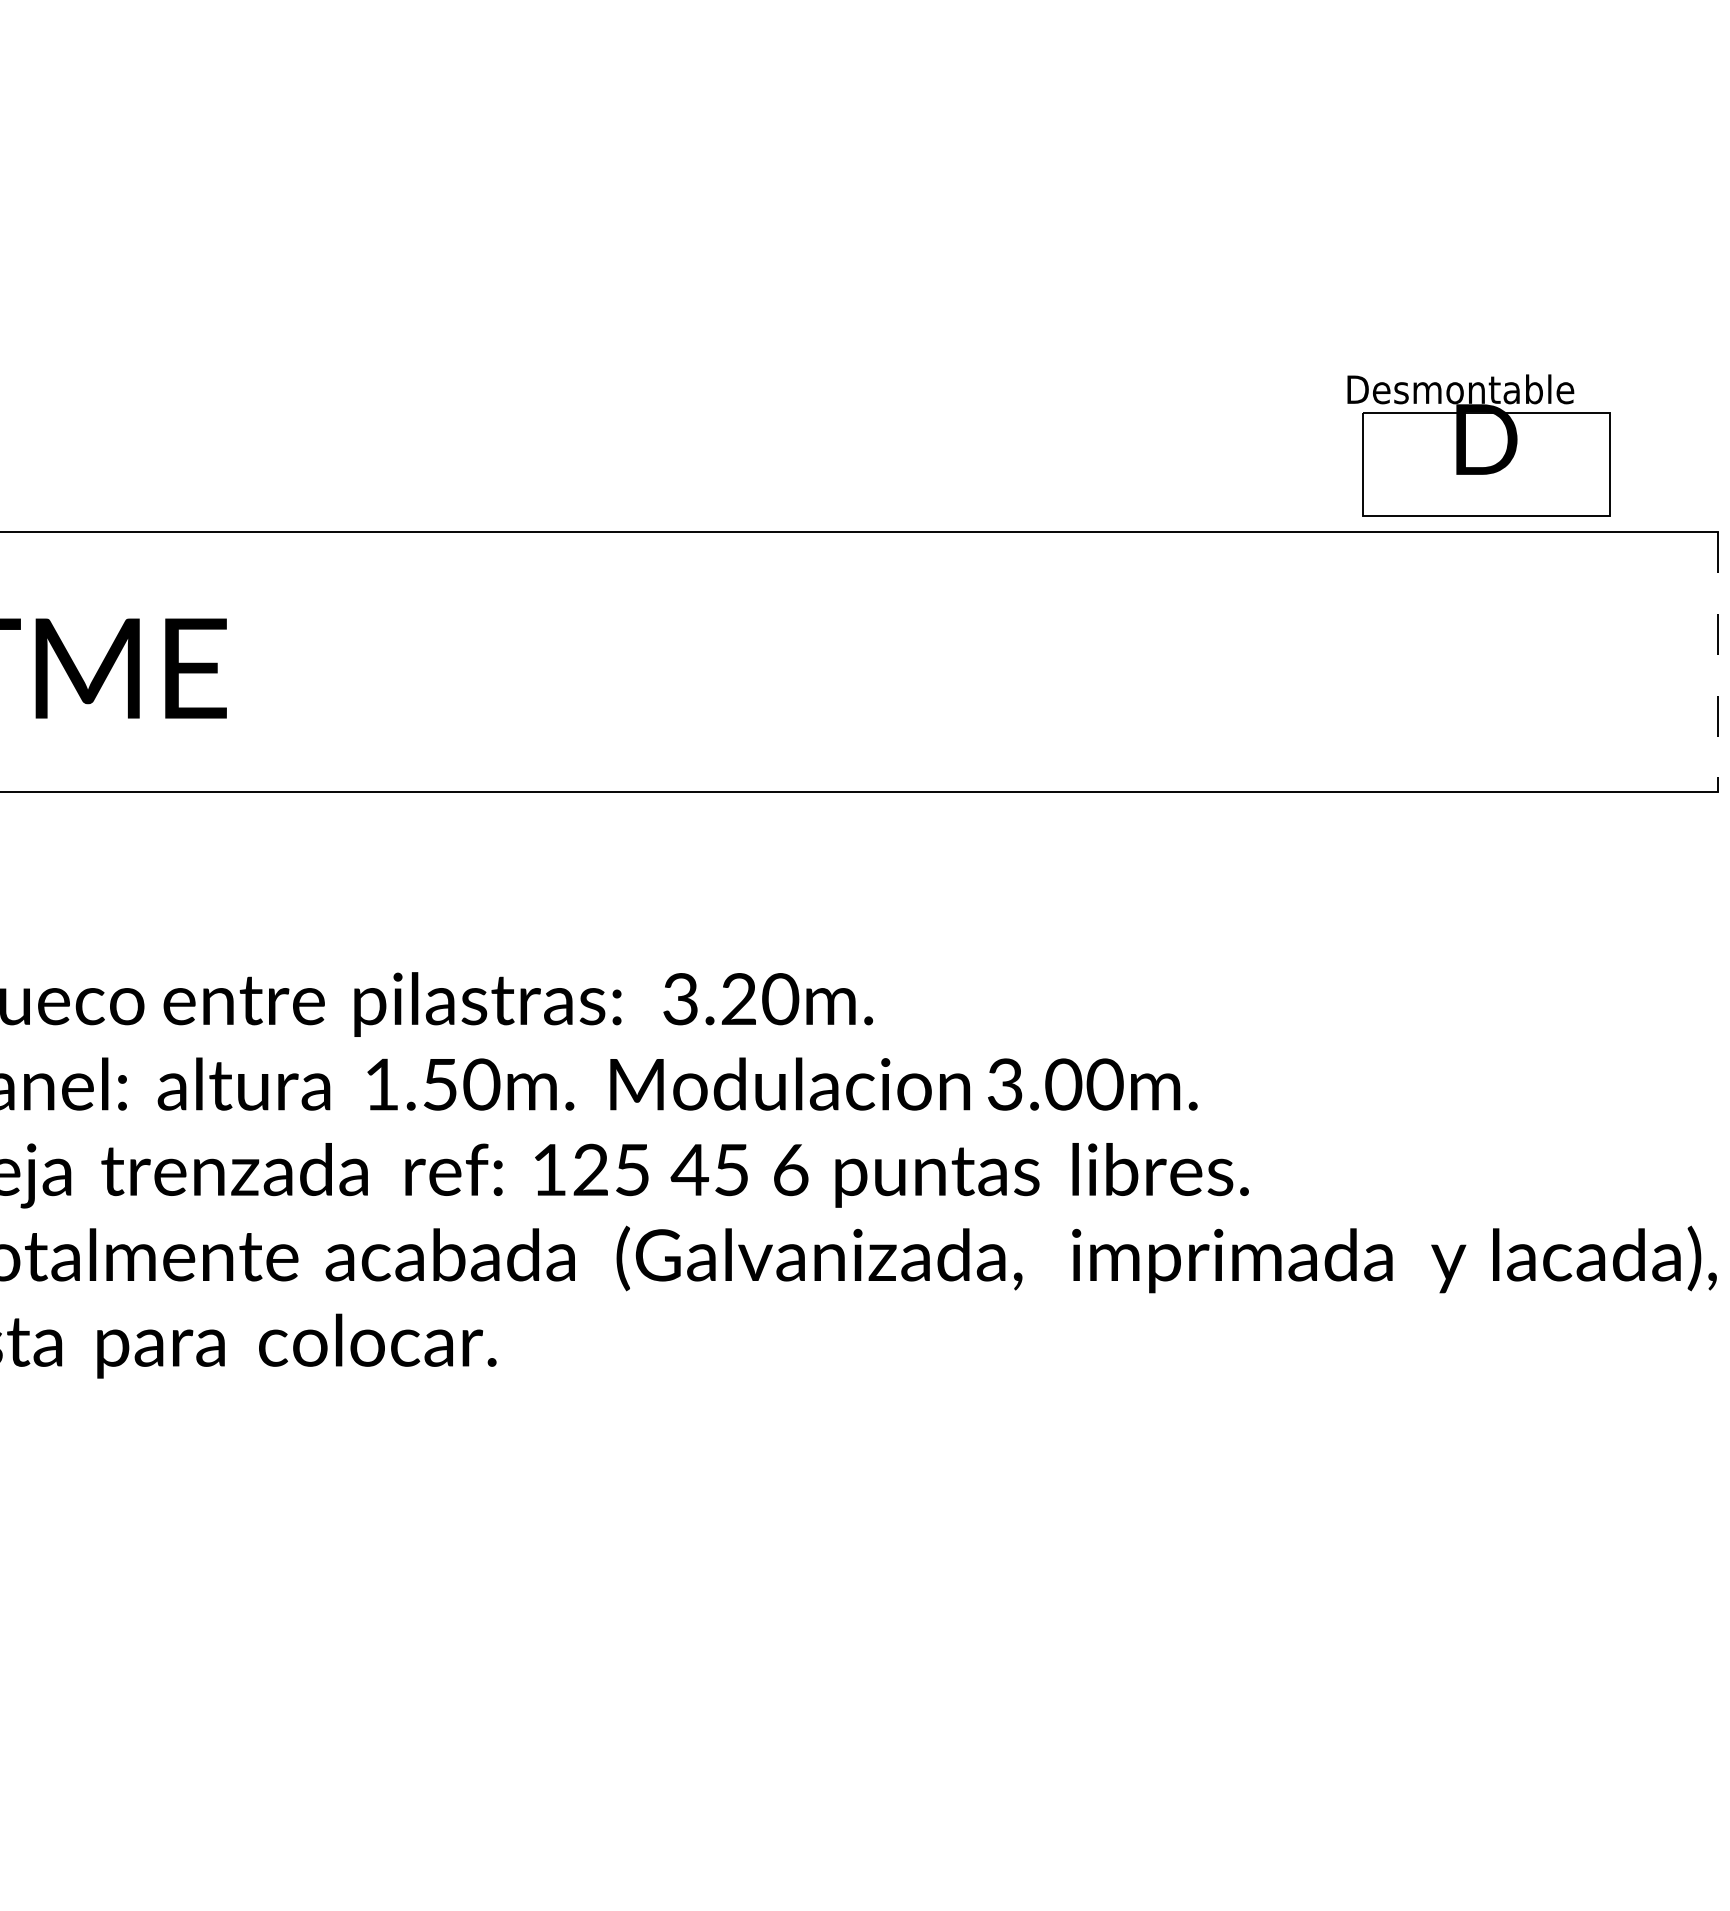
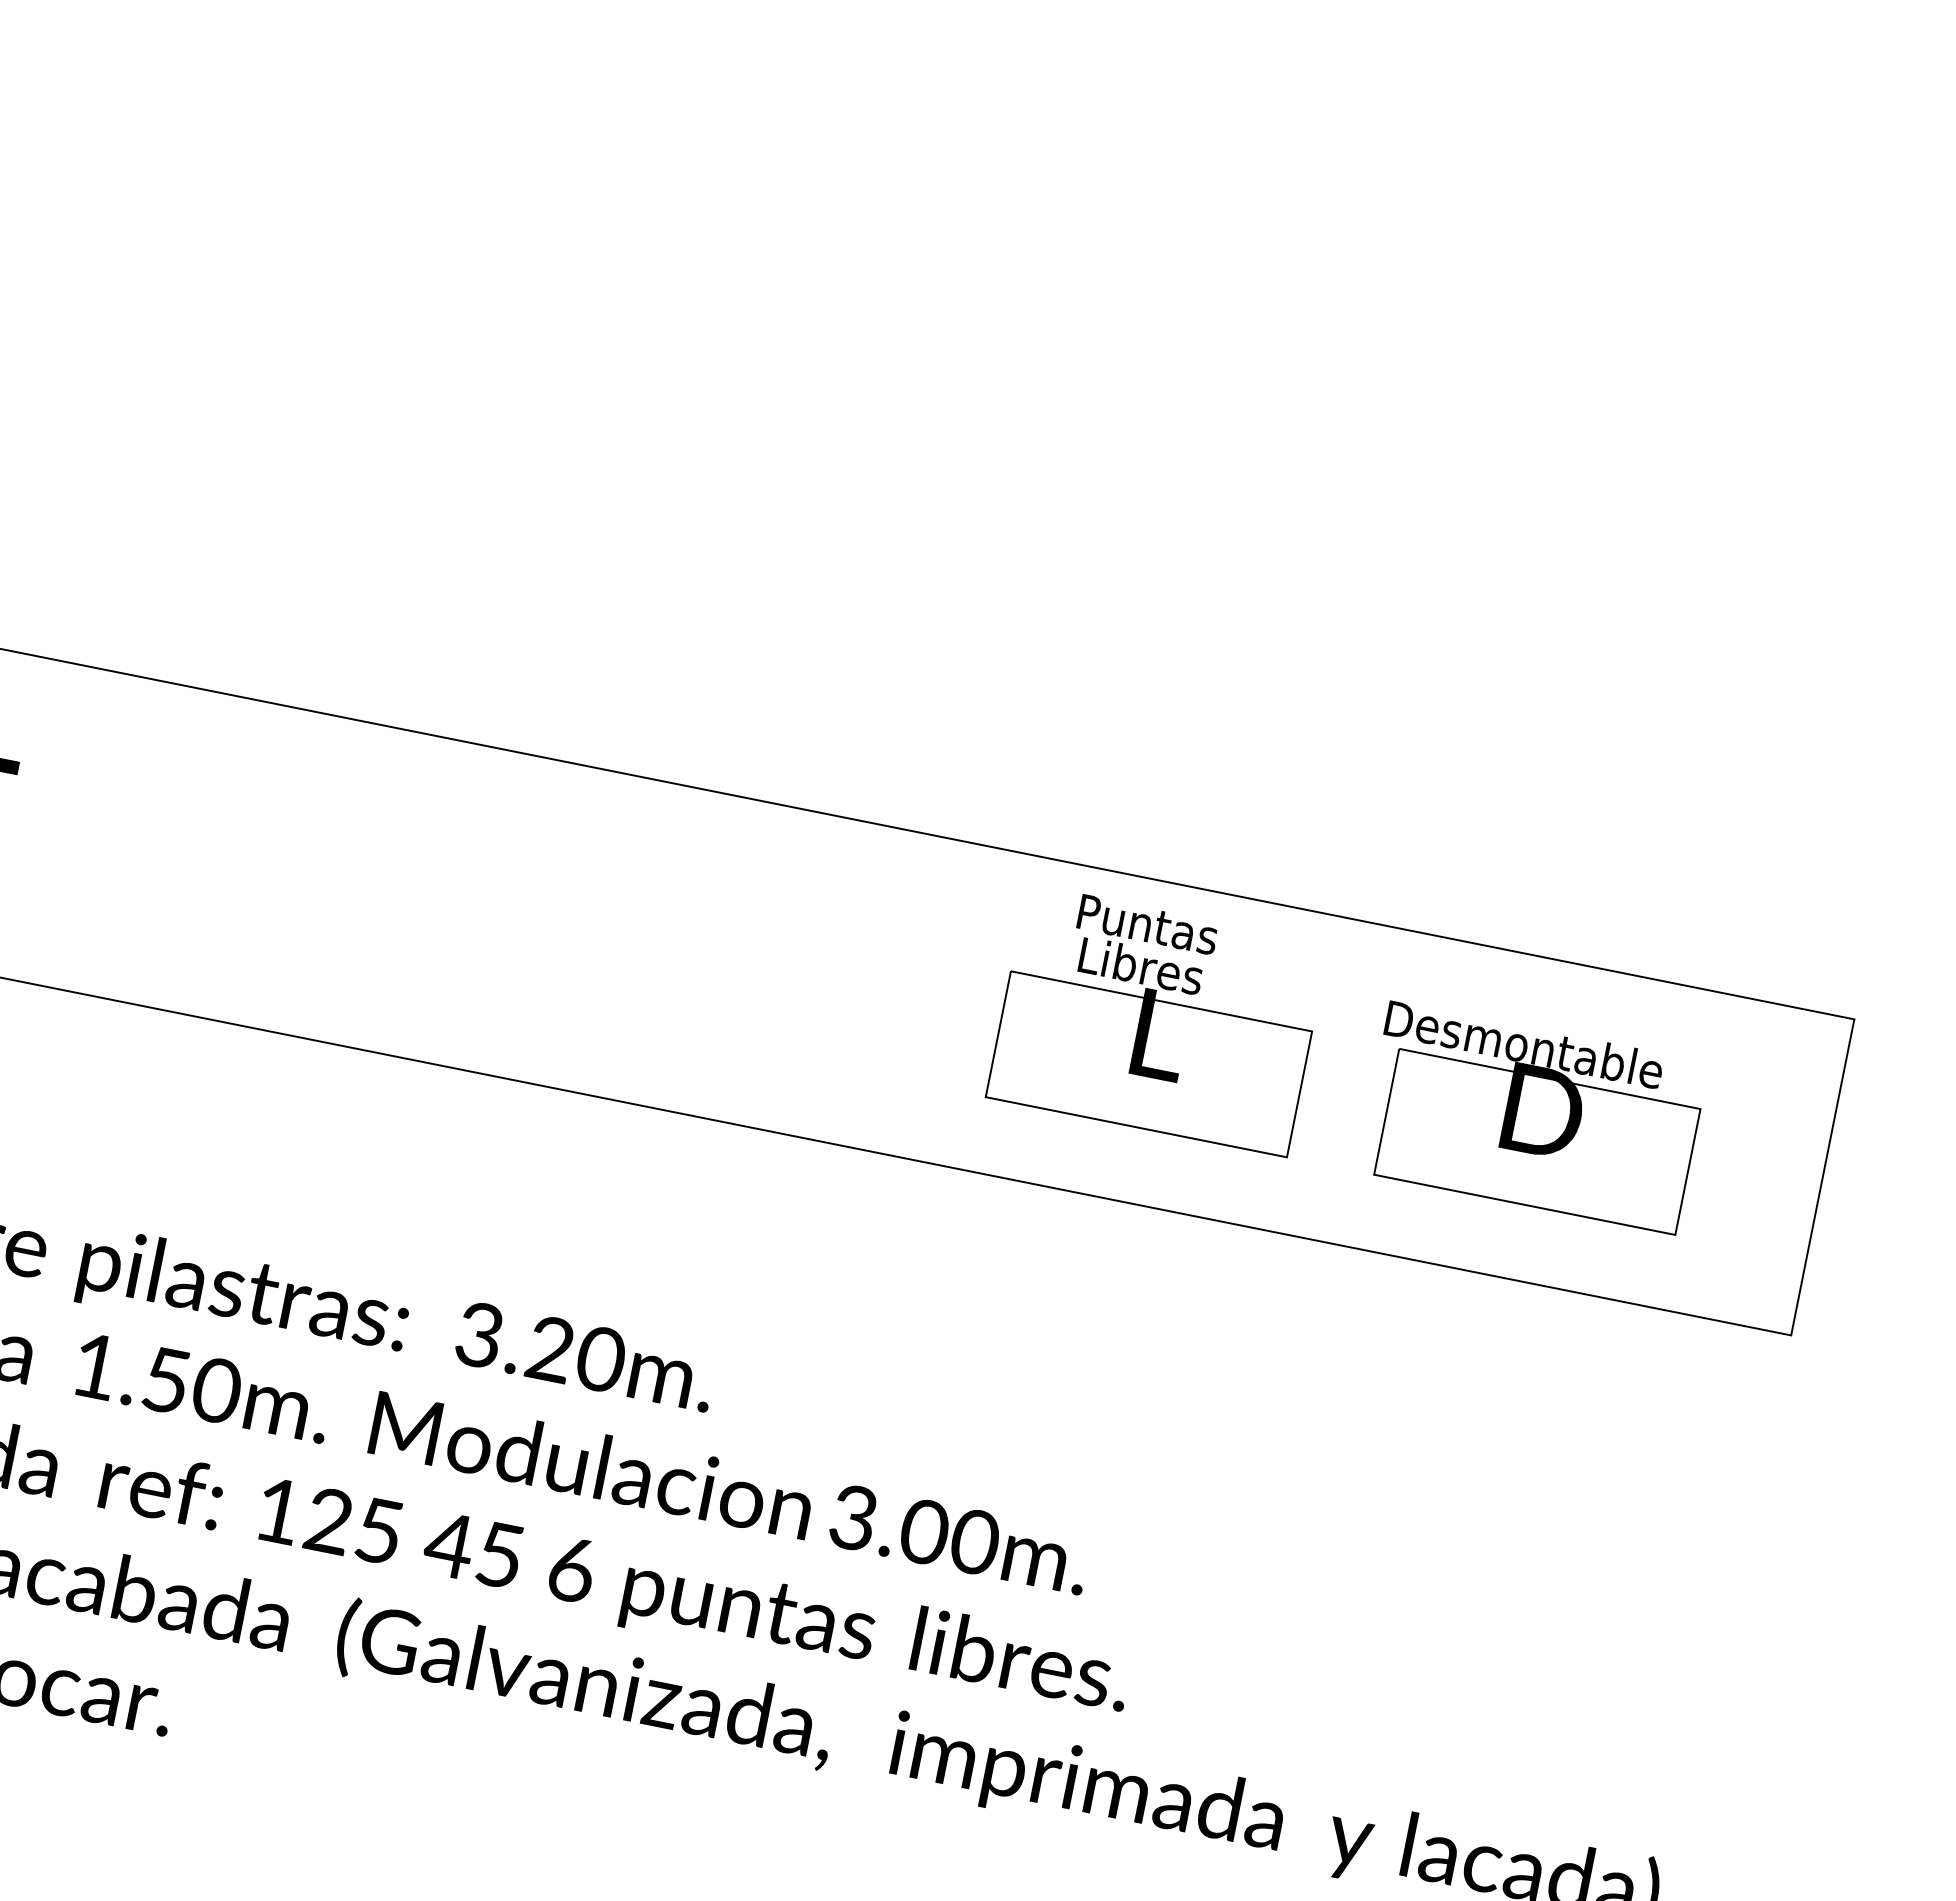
part: (1478, 445) -> (1532, 1117), moved
part: (1166, 643) -> (1156, 1020), added
line: (1717, 662) -> (1822, 1177), dashed -> solid

